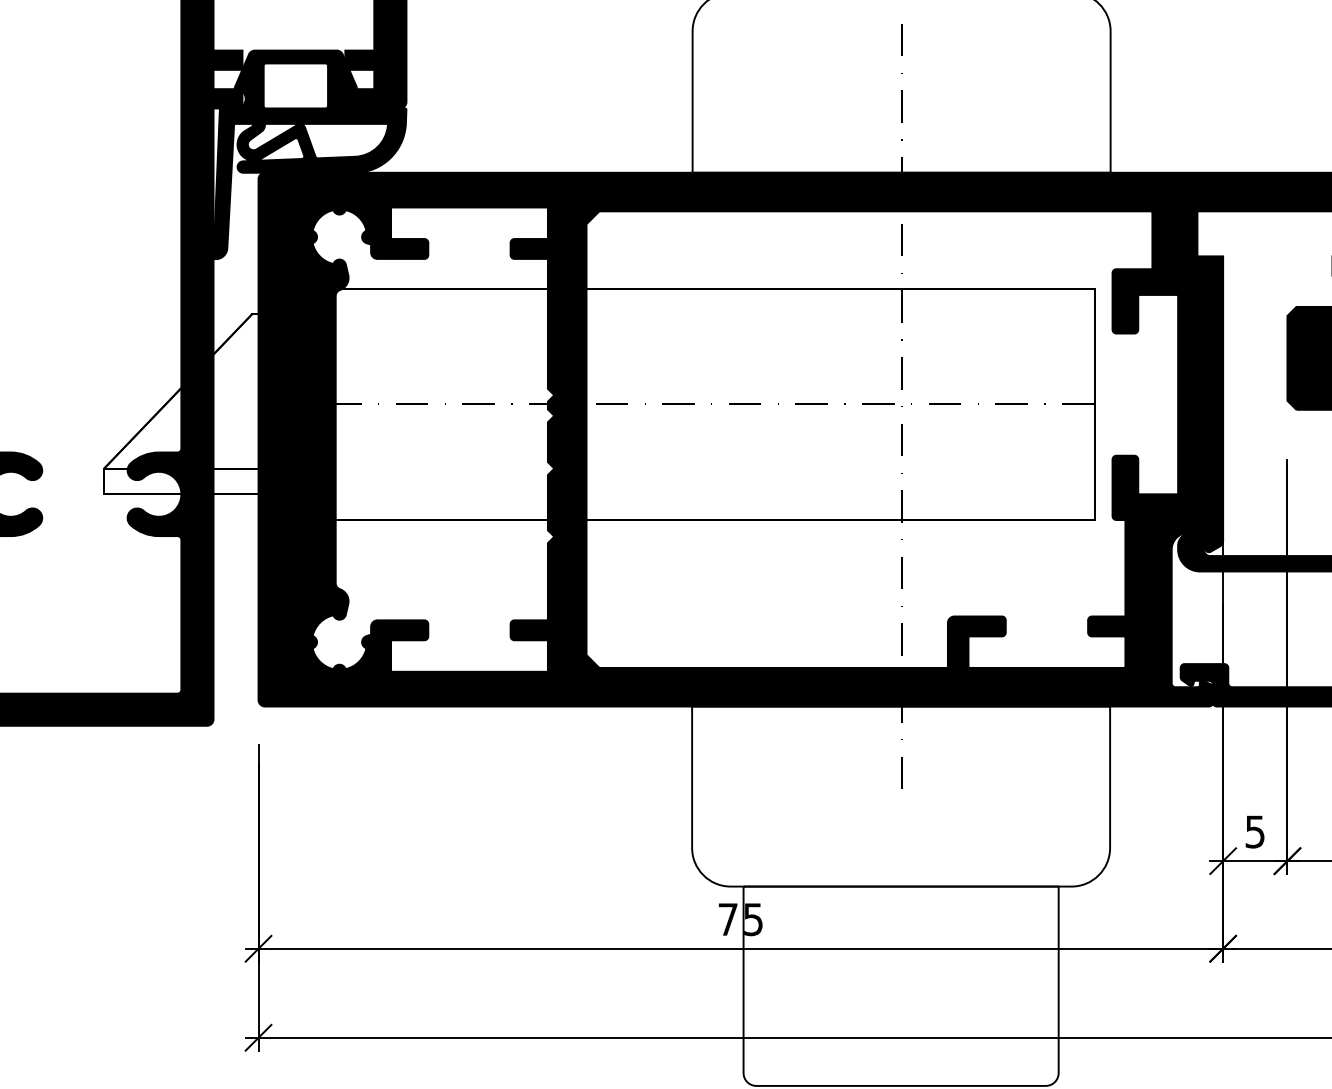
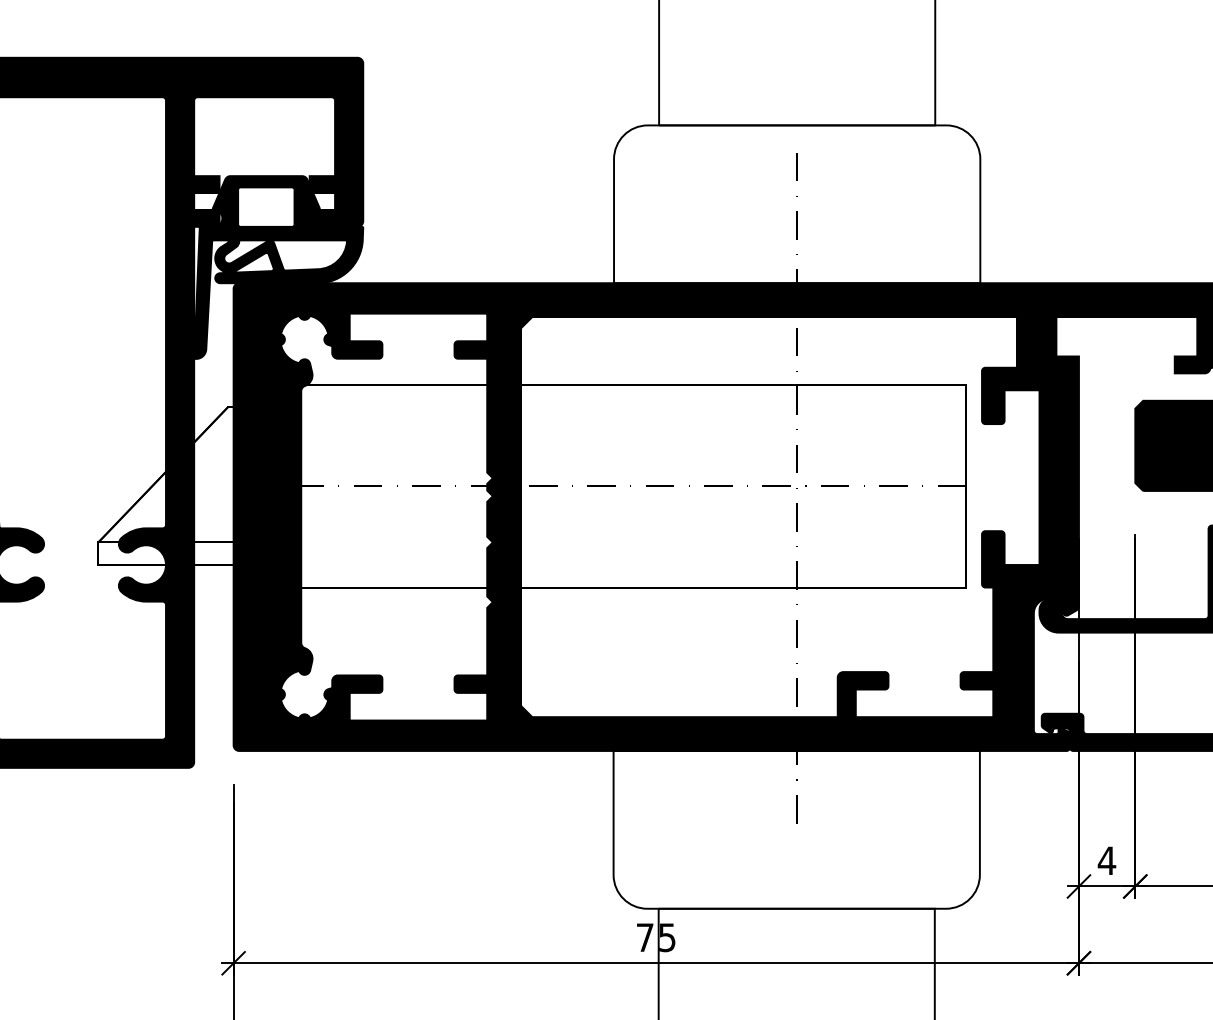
text: (1254, 831) -> (1106, 860), 5 -> 4

